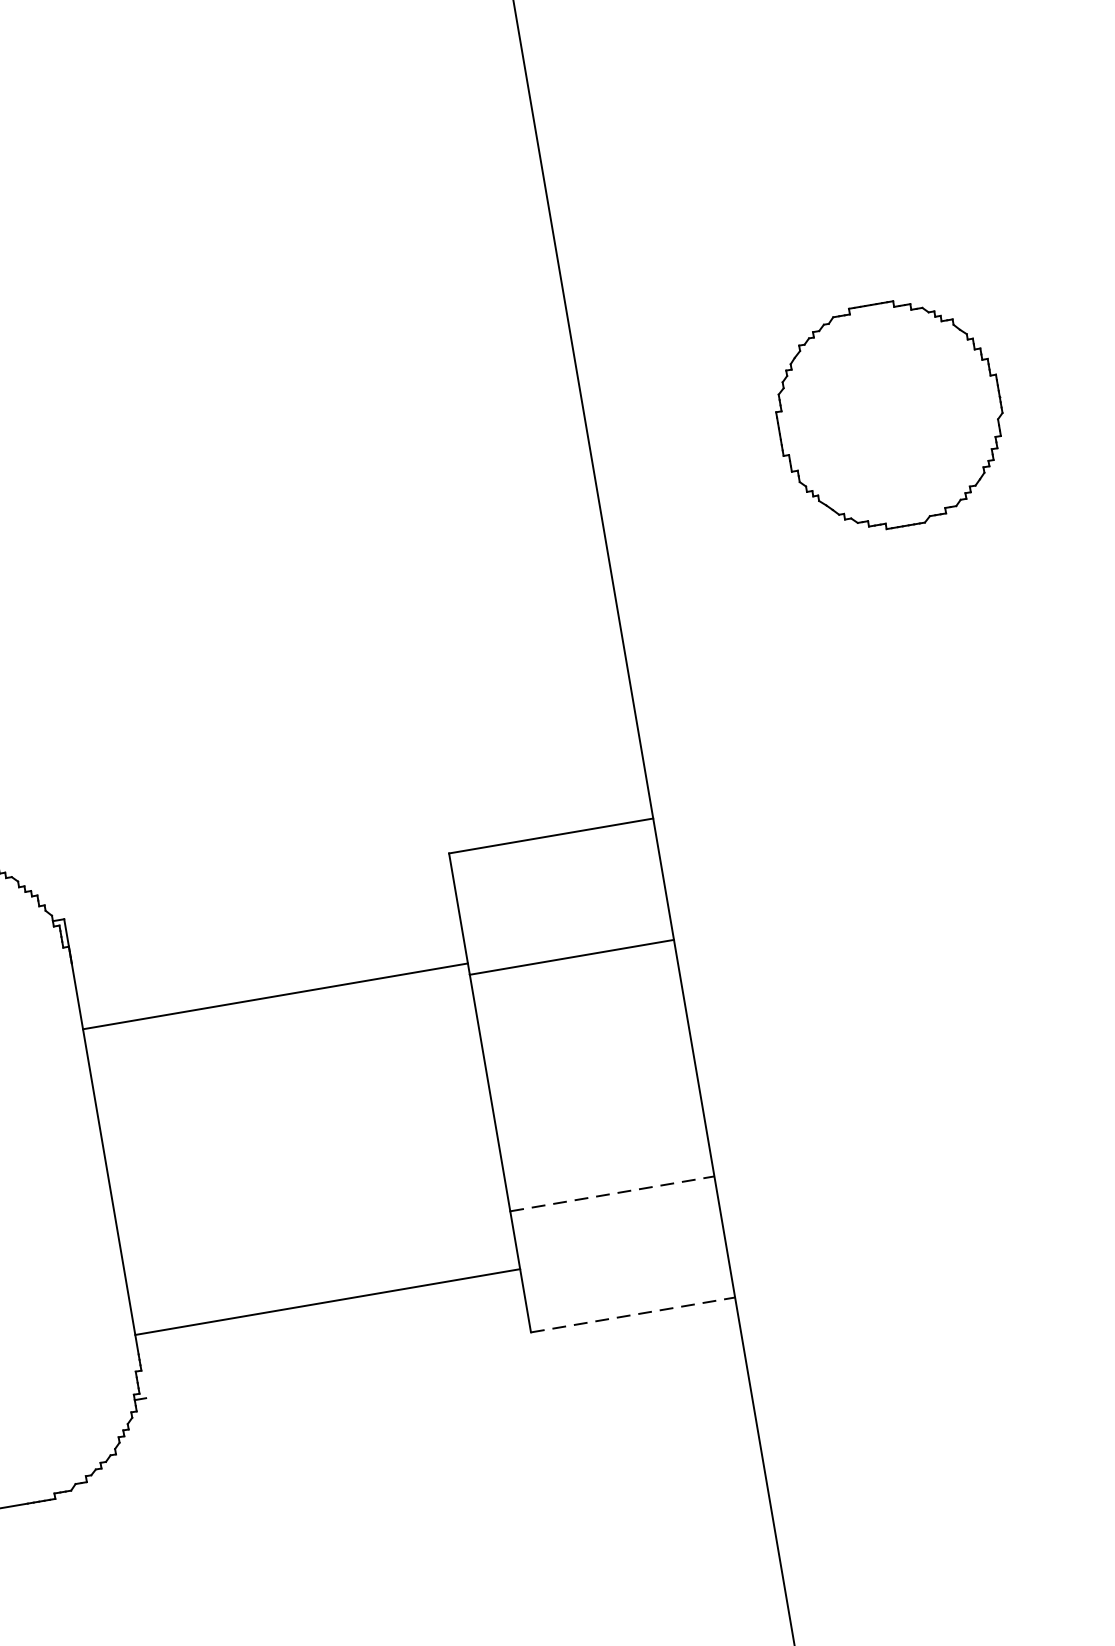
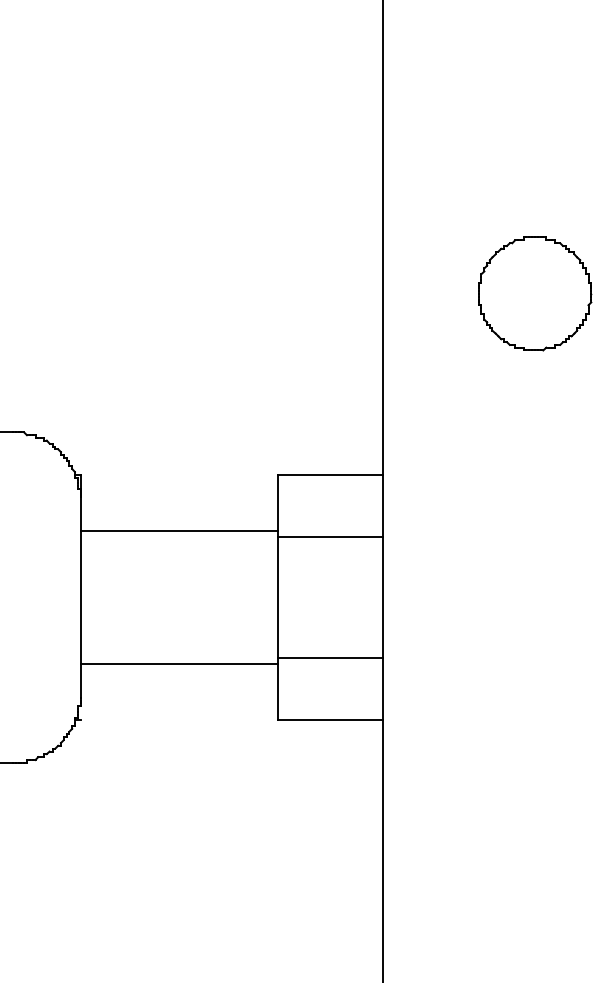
line: (612, 1194) -> (330, 658), dashed -> solid
line: (327, 1301) -> (179, 663), moved
line: (633, 1315) -> (330, 720), dashed -> solid

